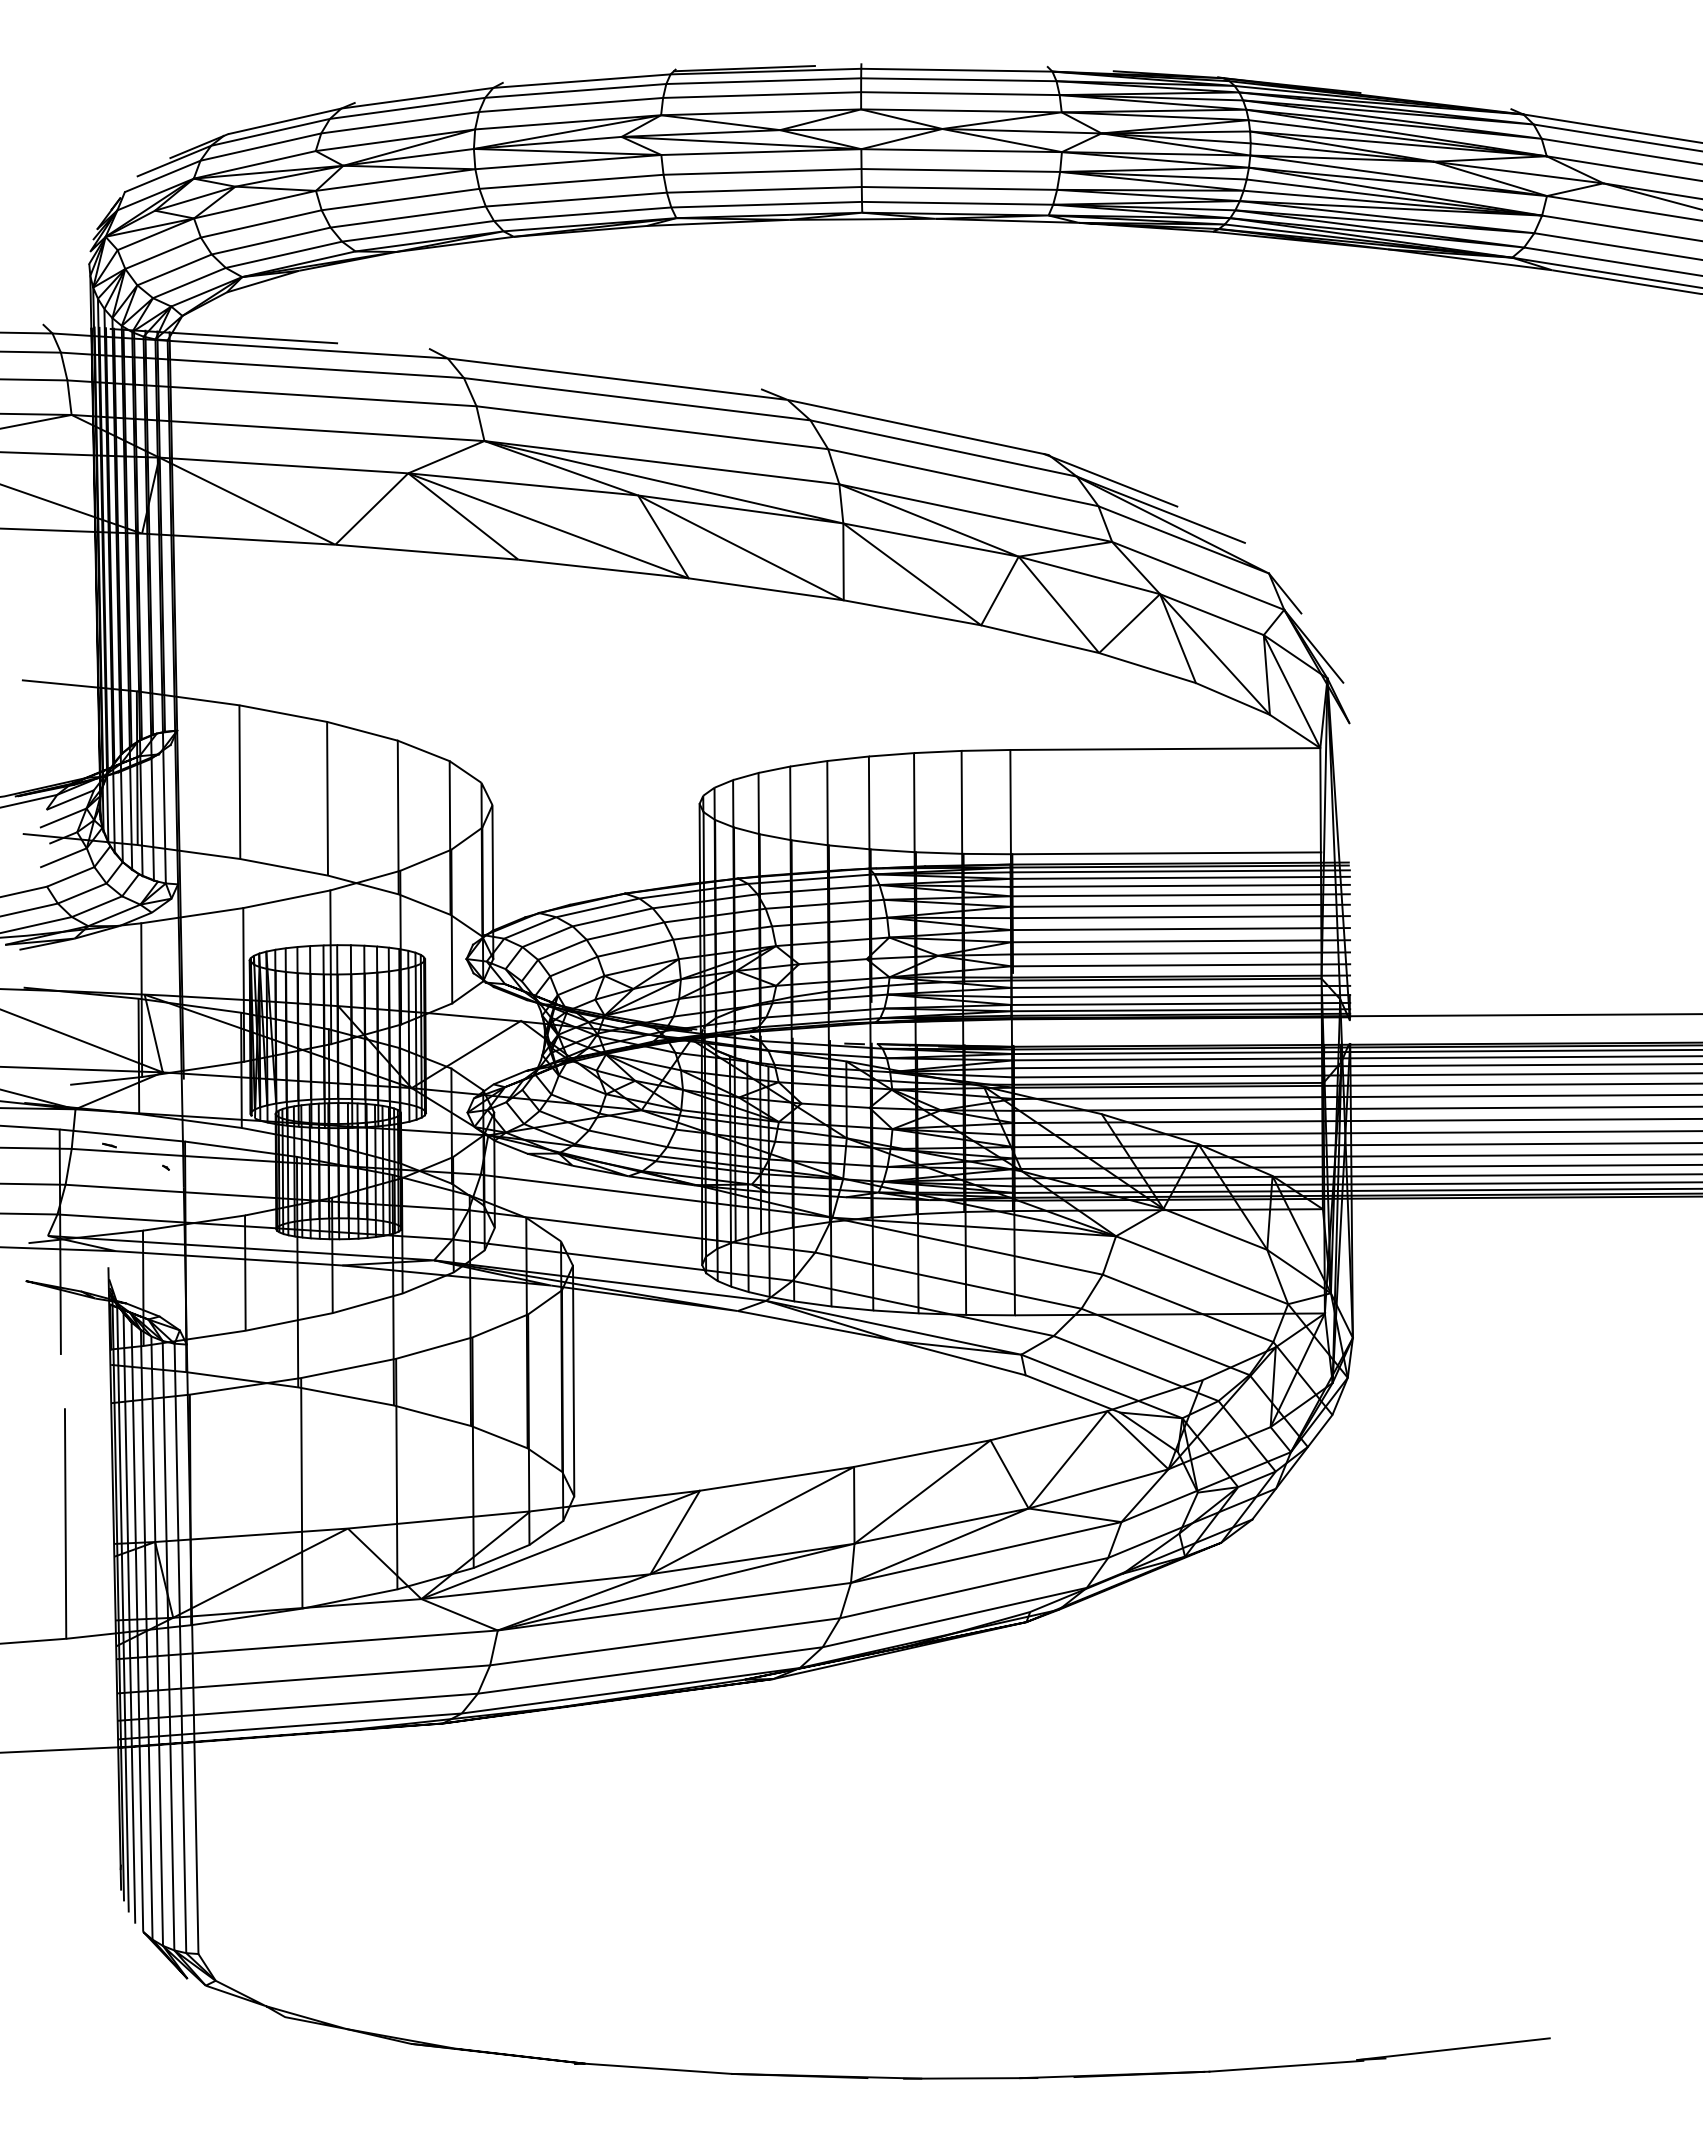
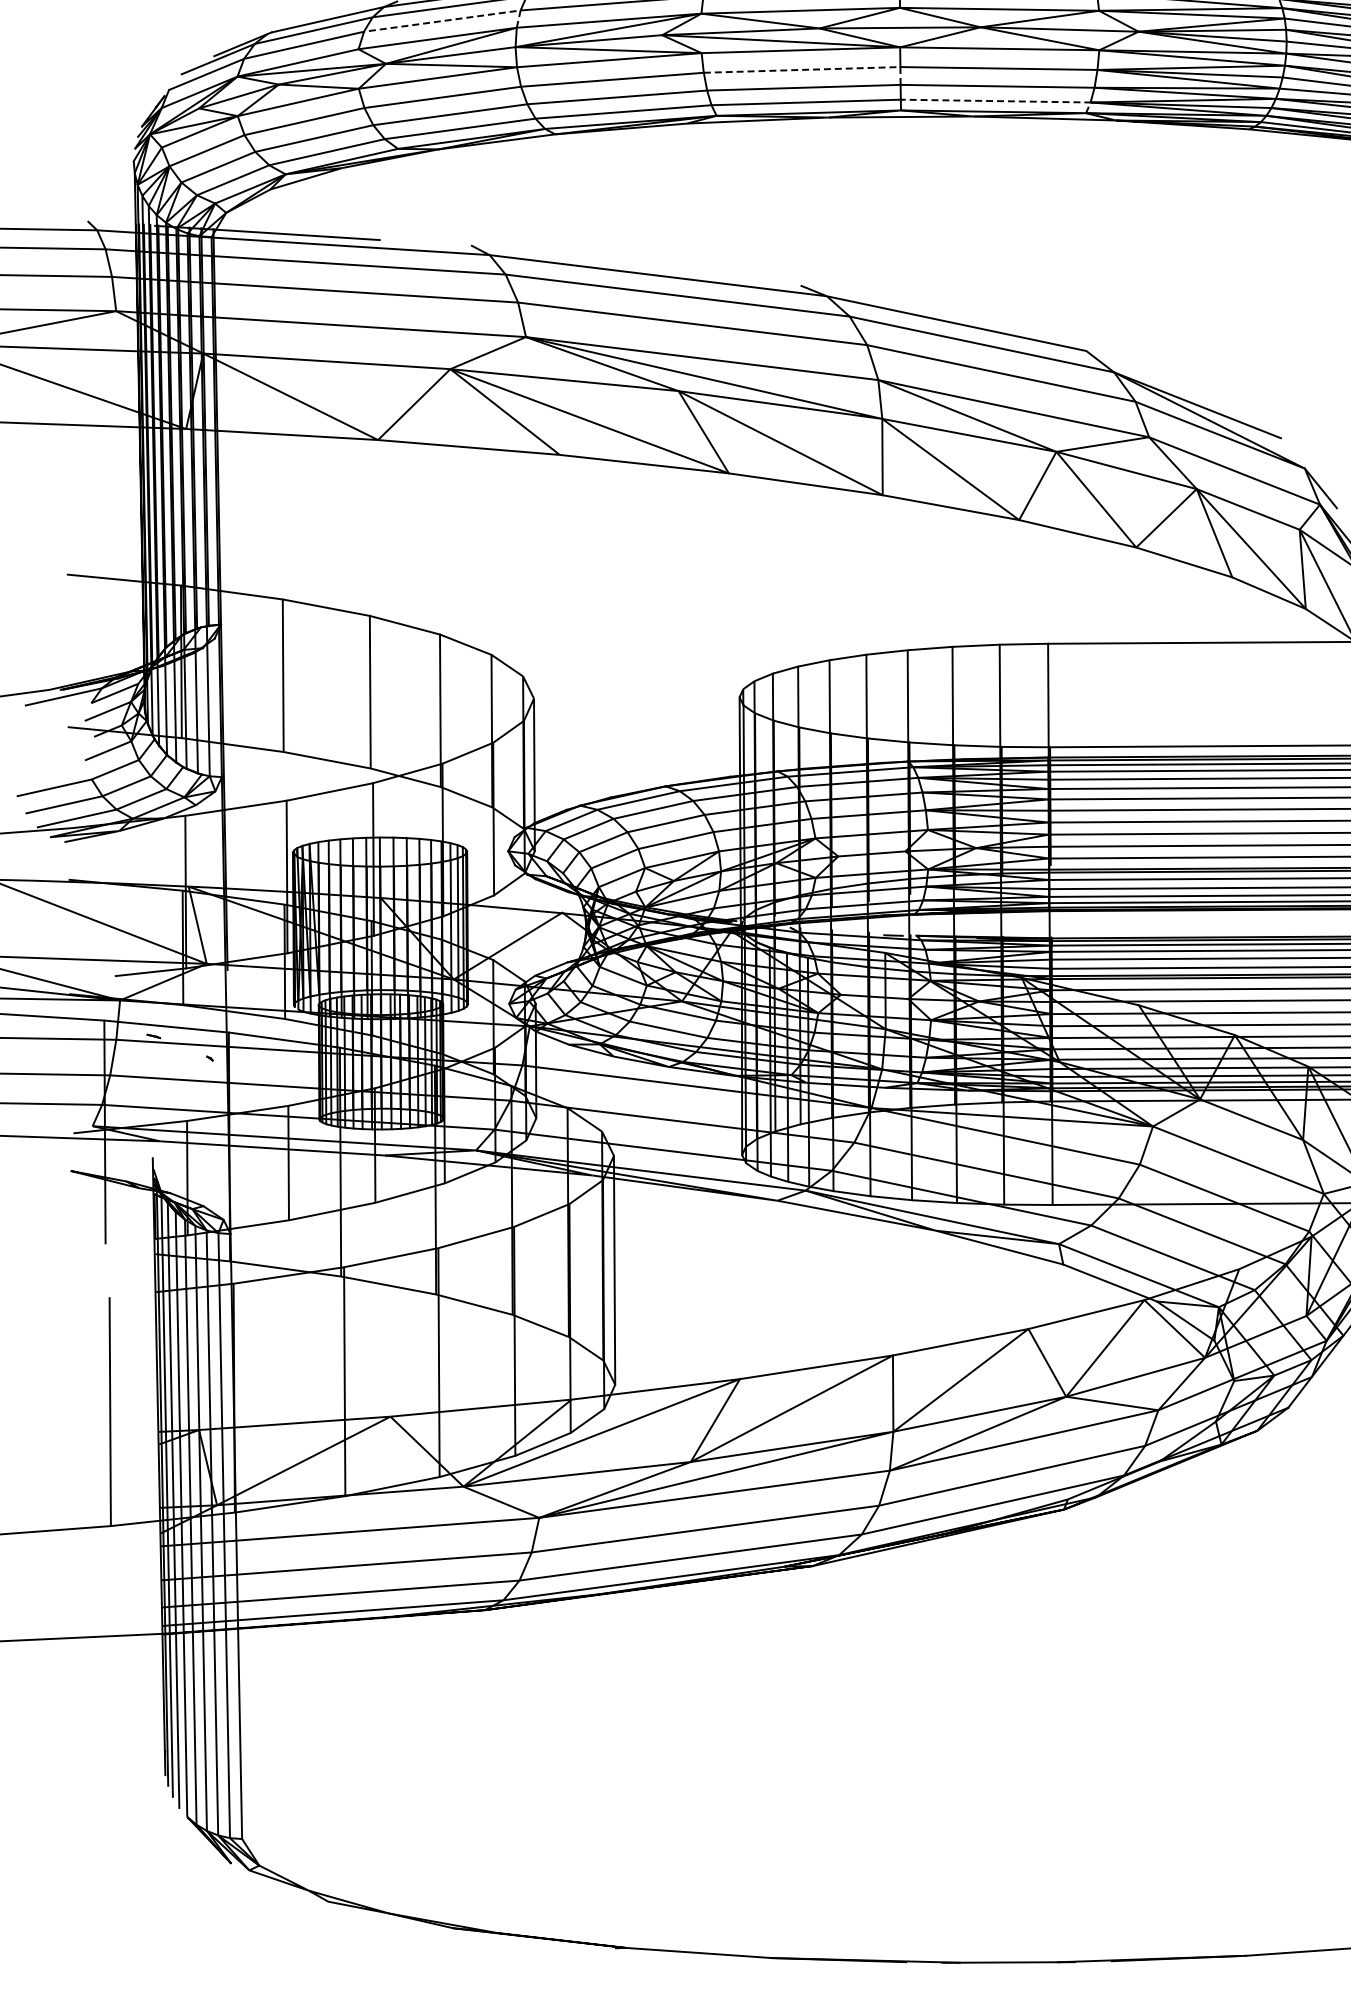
line: (408, 121) -> (450, 19), solid -> dashed
line: (771, 171) -> (810, 69), solid -> dashed
line: (963, 203) -> (1001, 101), solid -> dashed
line: (1110, 480) -> (1147, 376), removed

